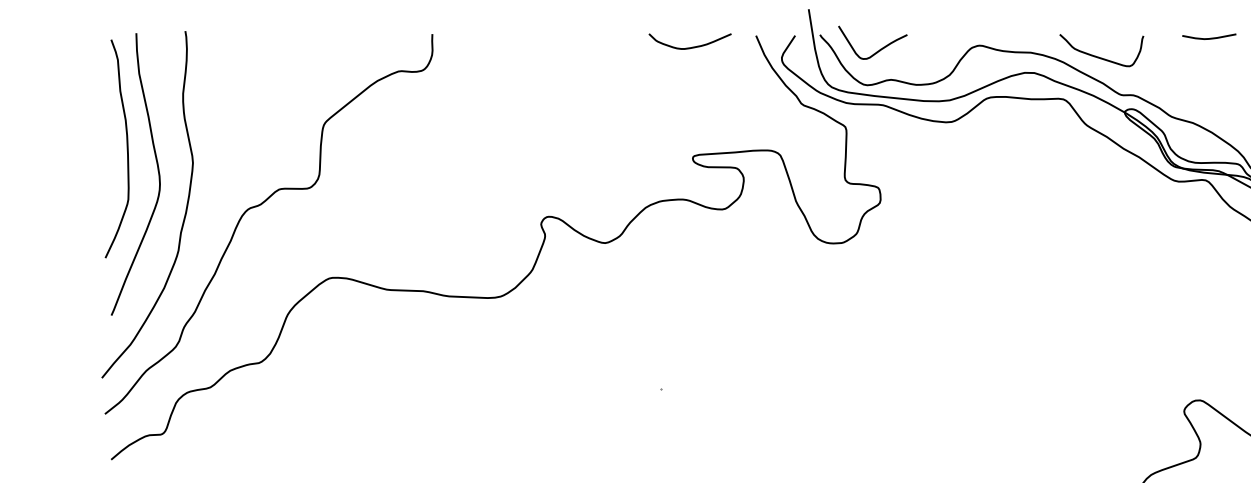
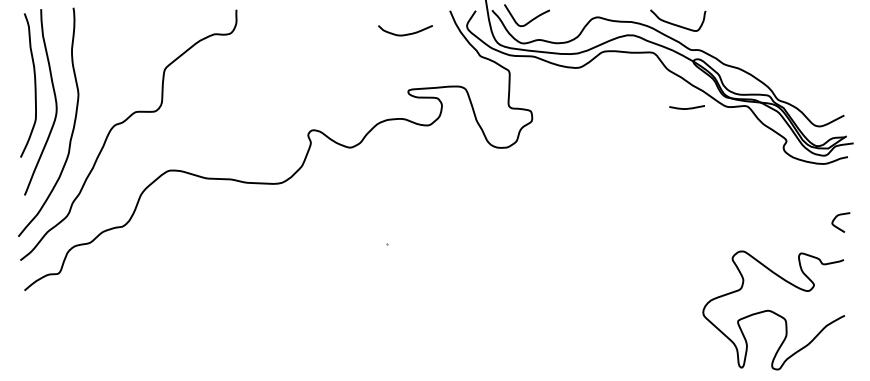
curve: (1208, 38) -> (686, 108), moved
curve: (693, 45) -> (407, 33), moved

